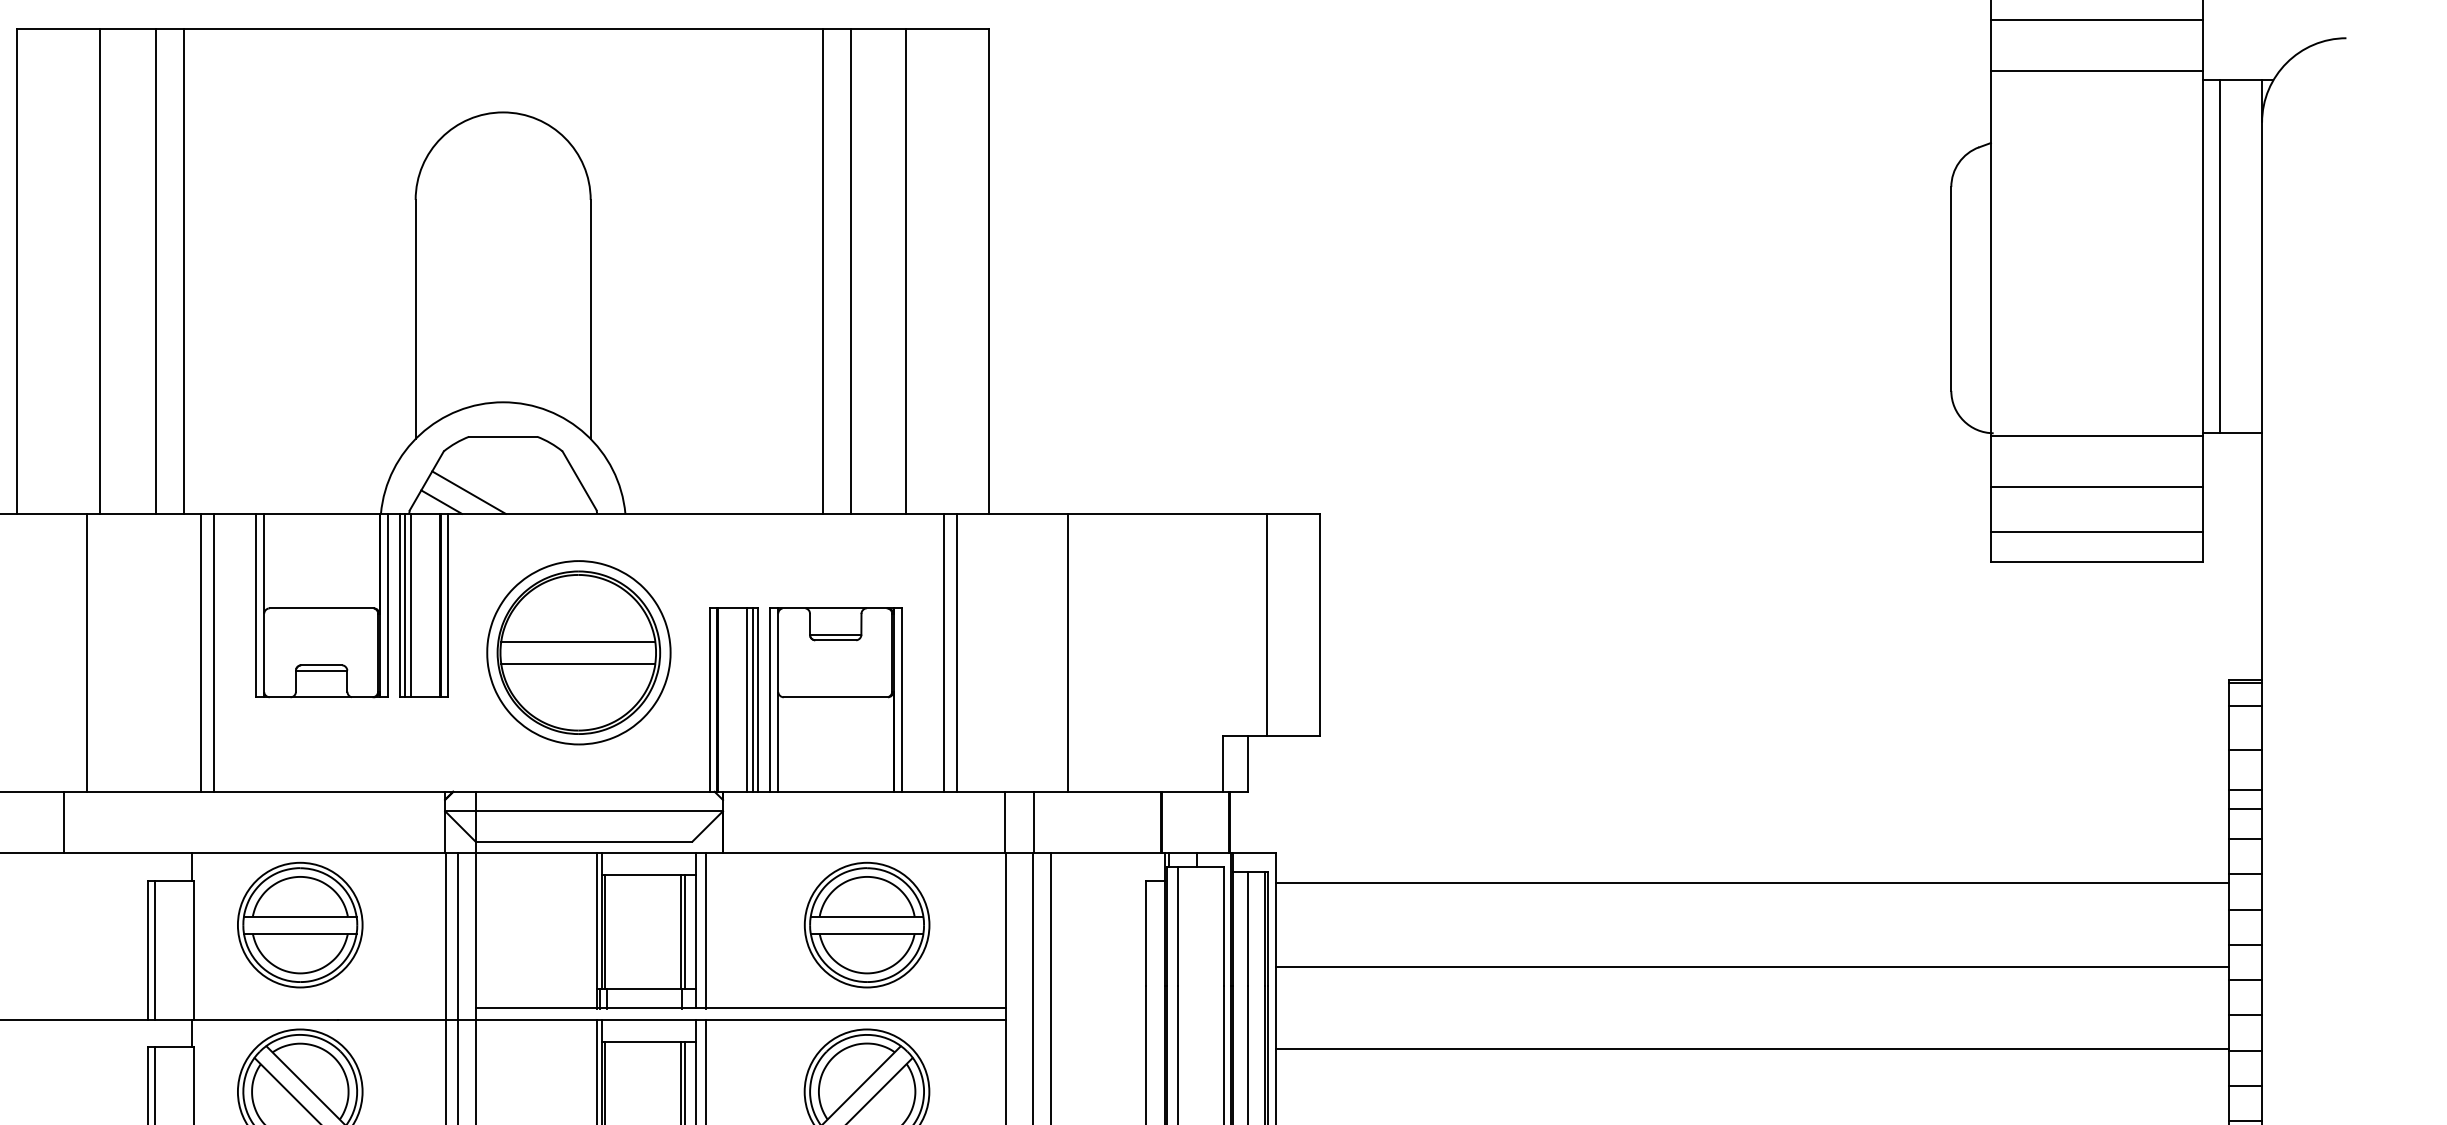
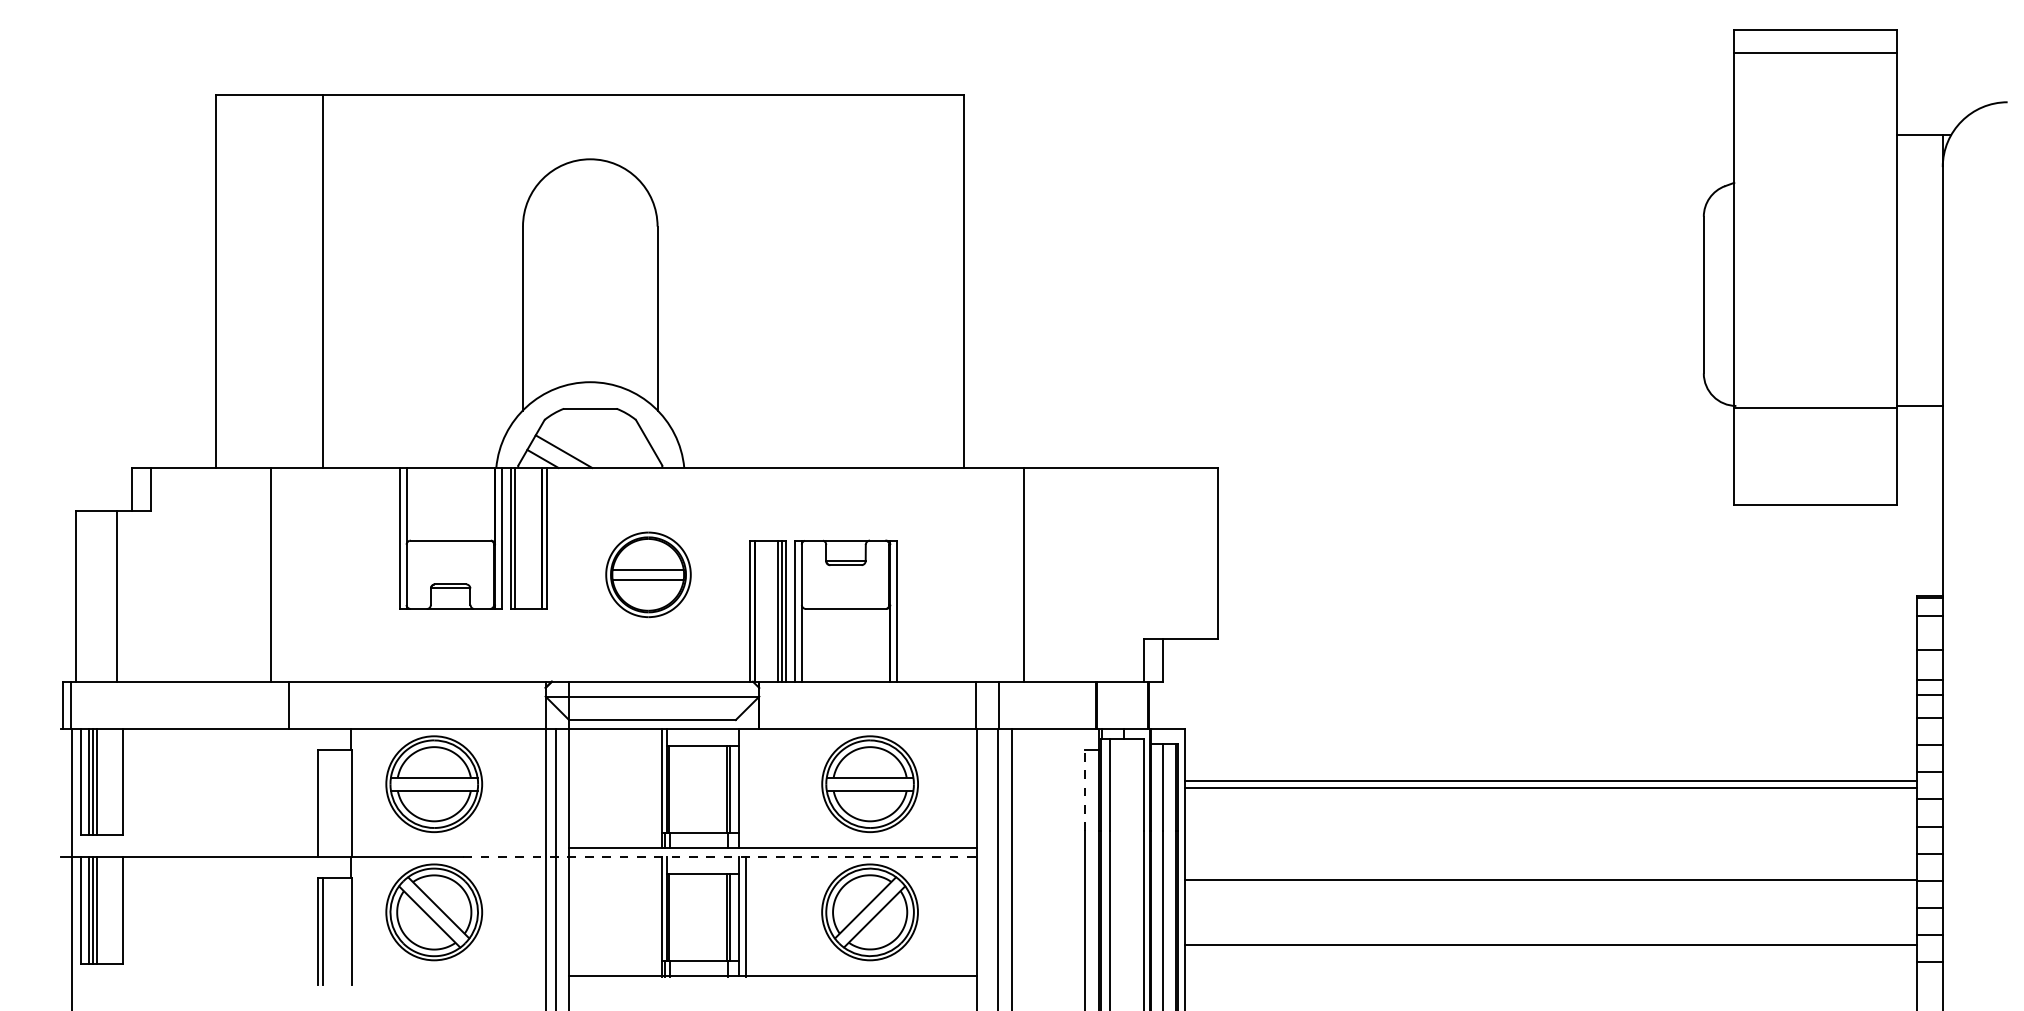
line: (2096, 20) -> (1815, 88), removed
line: (2096, 71) -> (1815, 127), removed
line: (2220, 257) -> (1910, 270), removed
line: (100, 271) -> (280, 281), removed
line: (183, 271) -> (344, 281), removed
line: (823, 271) -> (836, 281), removed
line: (850, 271) -> (857, 281), removed
line: (906, 271) -> (900, 281), removed
line: (2096, 485) -> (1815, 446), removed
line: (2096, 532) -> (1815, 482), removed
line: (411, 605) -> (519, 538), removed
line: (1266, 623) -> (1177, 552), removed
line: (200, 652) -> (357, 574), removed
line: (213, 652) -> (367, 574), removed
part: (578, 652) -> (648, 574), size x0.6
line: (944, 652) -> (929, 574), removed
line: (957, 652) -> (939, 574), removed
line: (63, 821) -> (288, 704), moved
line: (1751, 882) -> (1550, 787), moved
line: (705, 930) -> (745, 788), removed
line: (1145, 933) -> (1084, 790), solid -> dashed
line: (154, 950) -> (322, 803), removed
line: (1751, 967) -> (1550, 780), moved
line: (672, 1019) -> (720, 856), solid -> dashed

